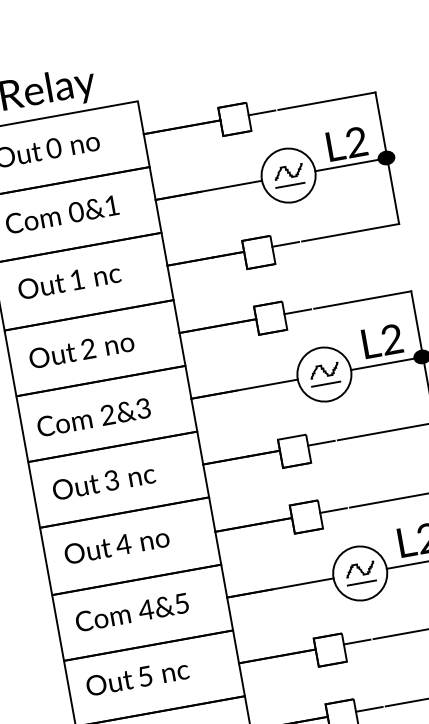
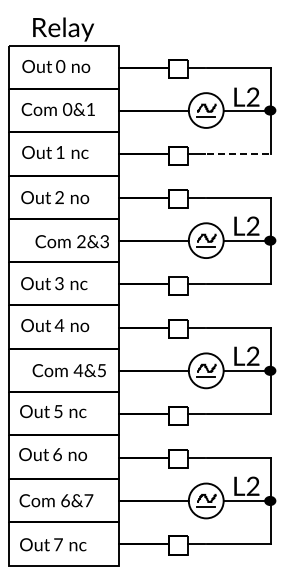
line: (351, 232) -> (239, 153), solid -> dashed
text: (92, 417) -> (71, 241), moved
text: (130, 612) -> (68, 370), moved

